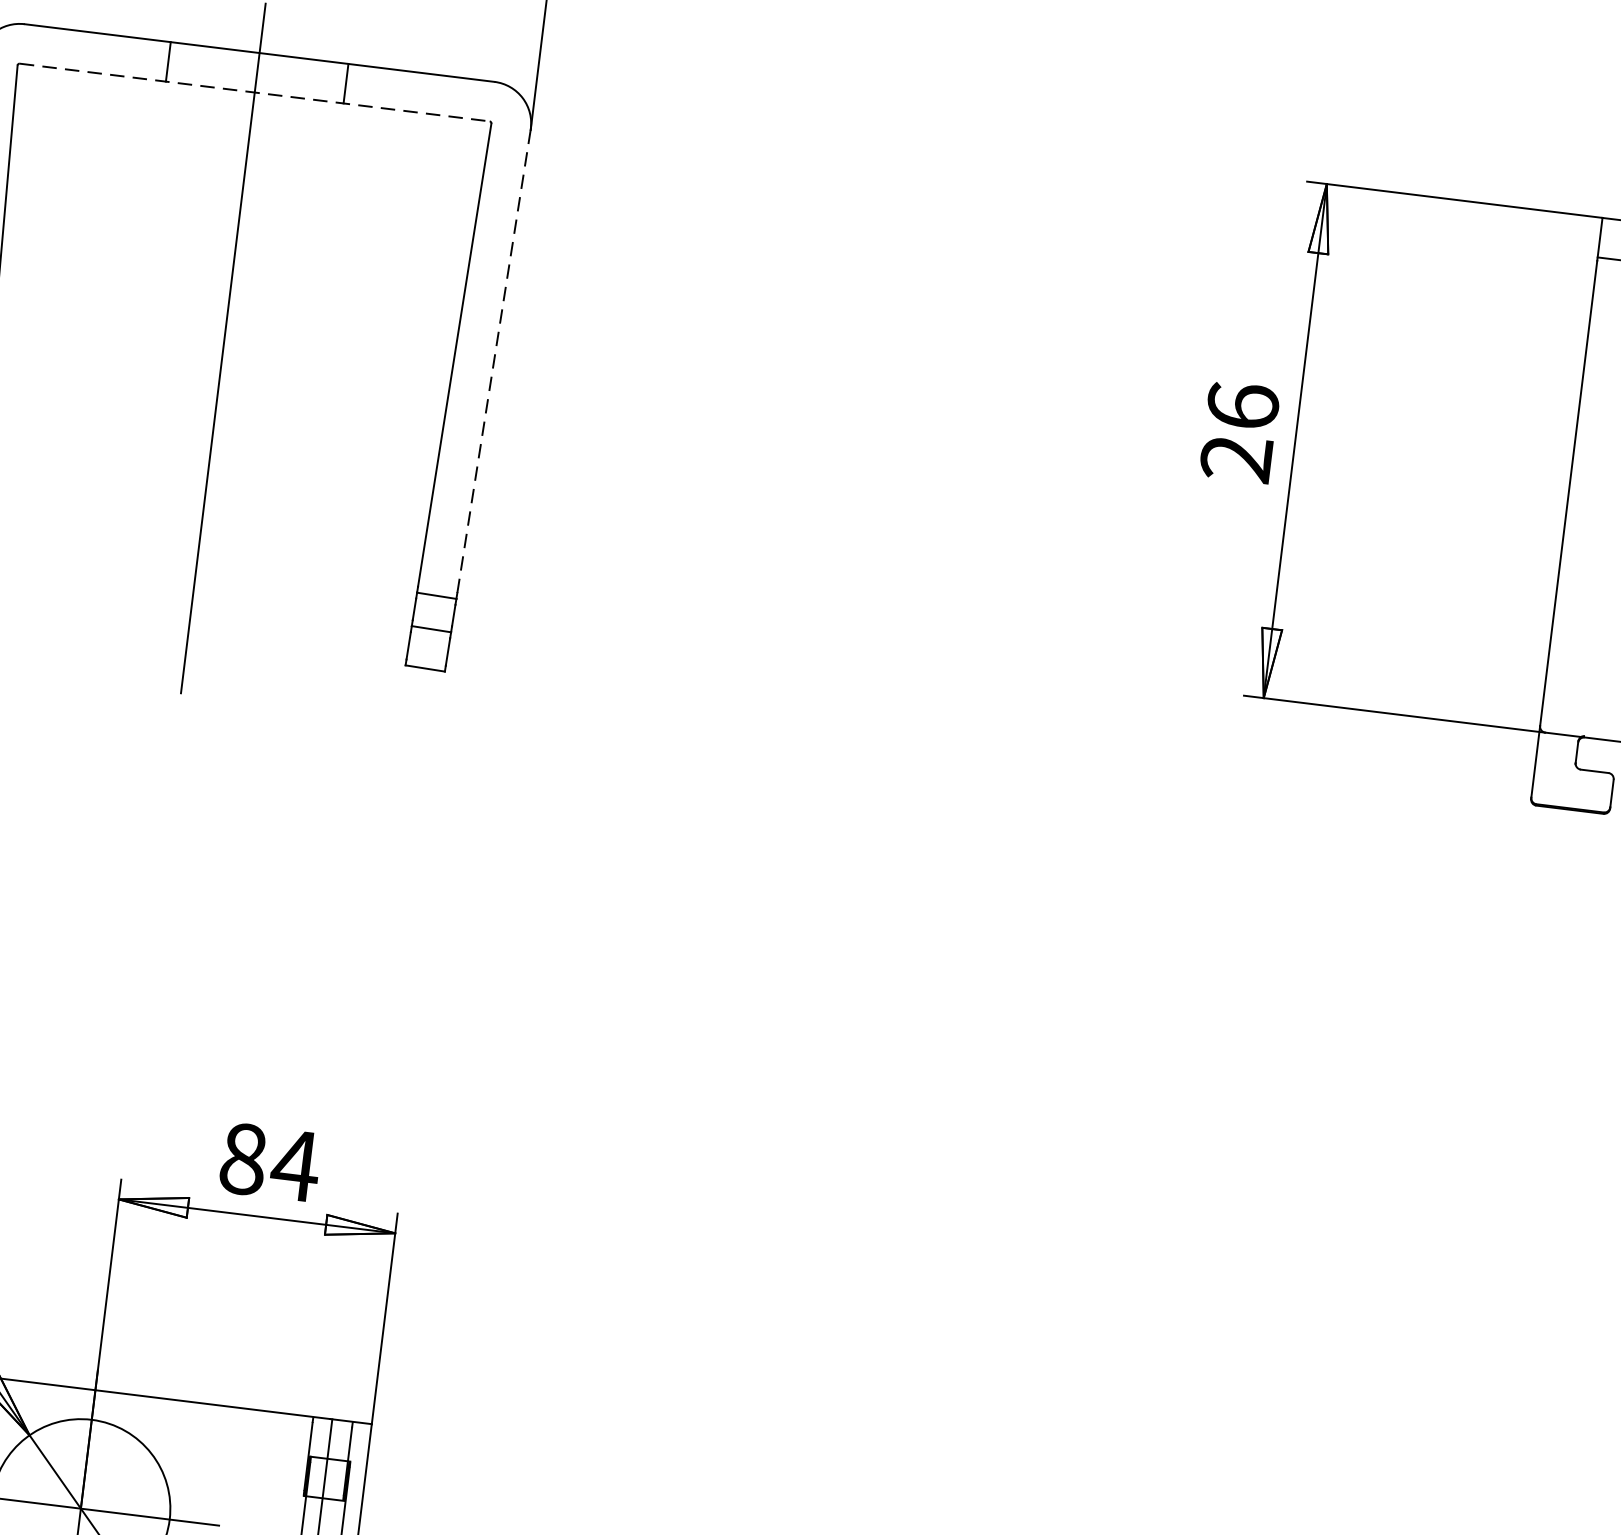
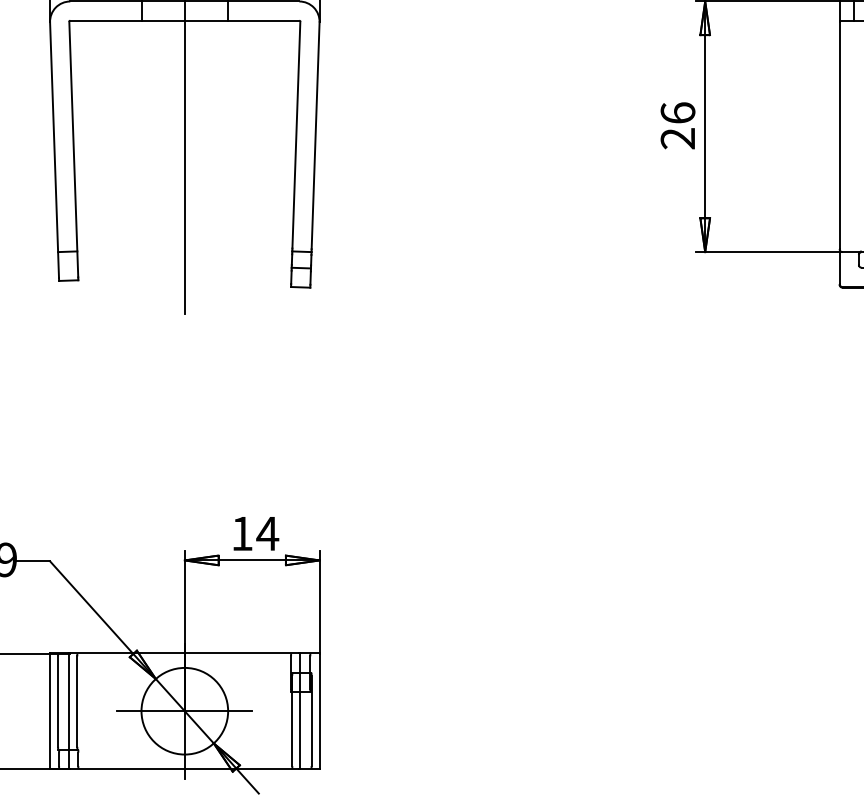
line: (254, 91) -> (184, 20), dashed -> solid
line: (493, 360) -> (315, 135), dashed -> solid
text: (241, 1158) -> (241, 533), 84 -> 14

